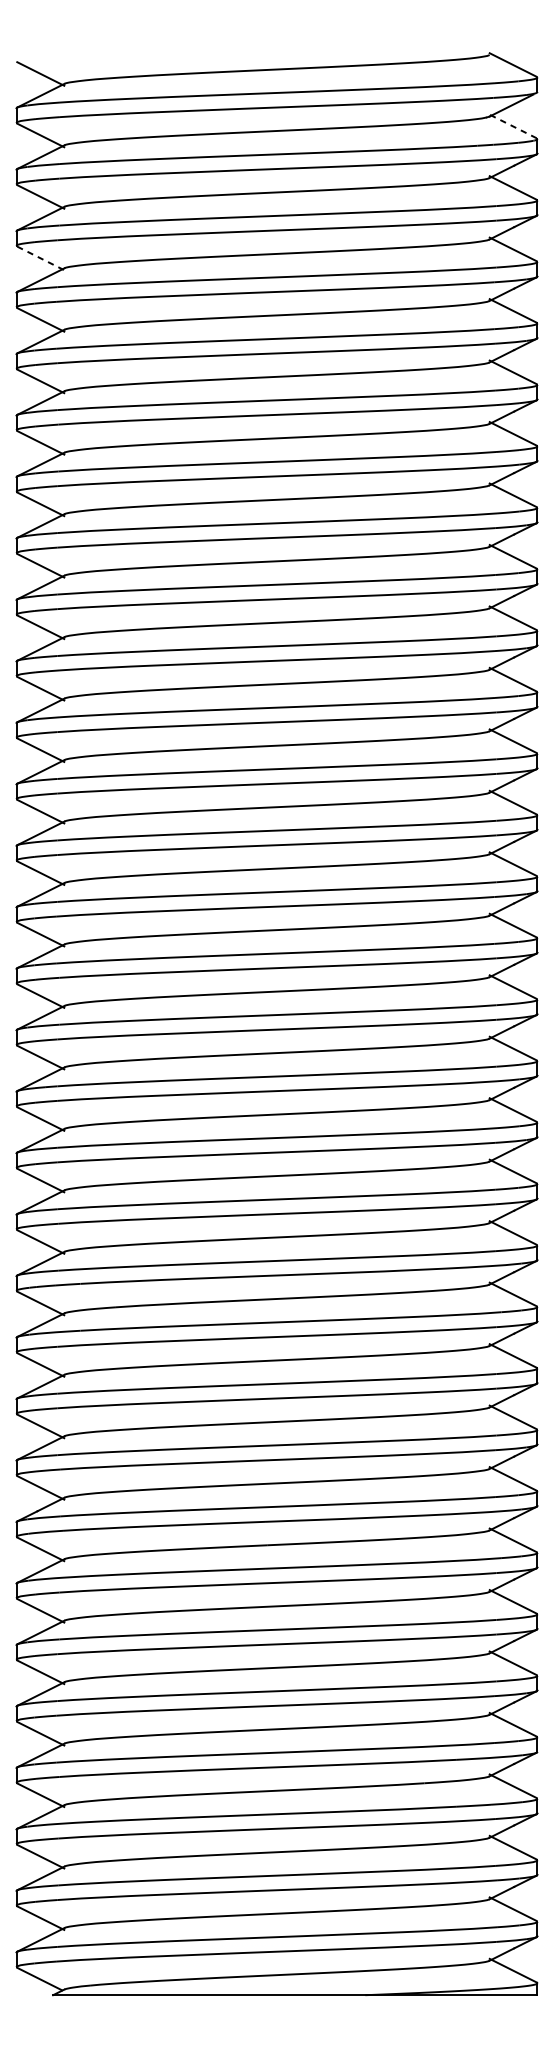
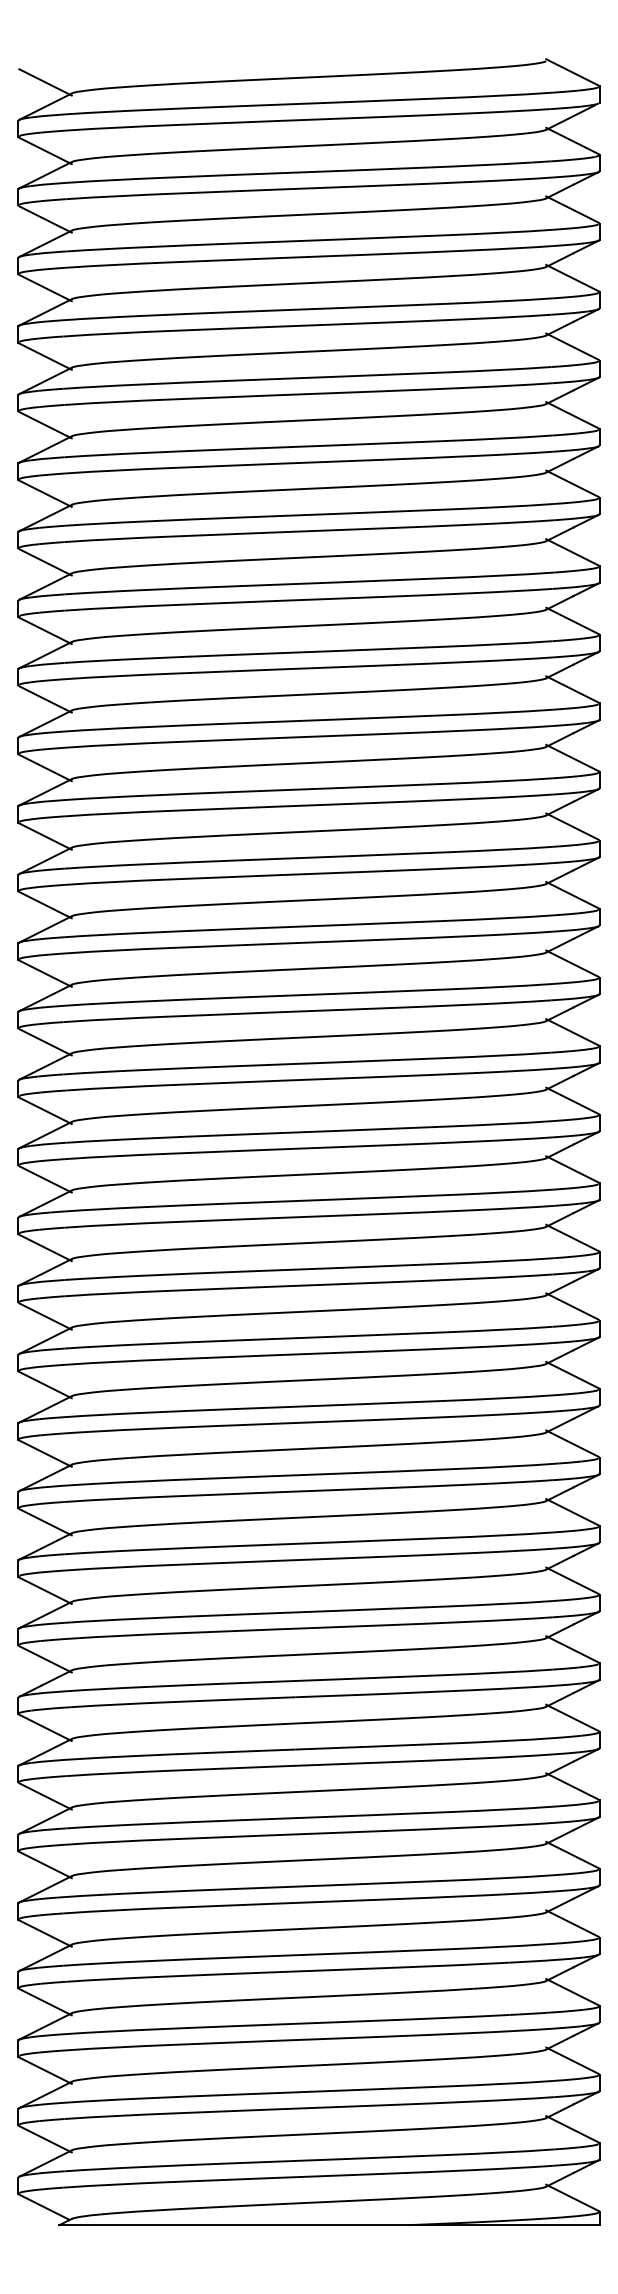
line: (513, 126) -> (572, 140), dashed -> solid
line: (40, 258) -> (45, 288), dashed -> solid

